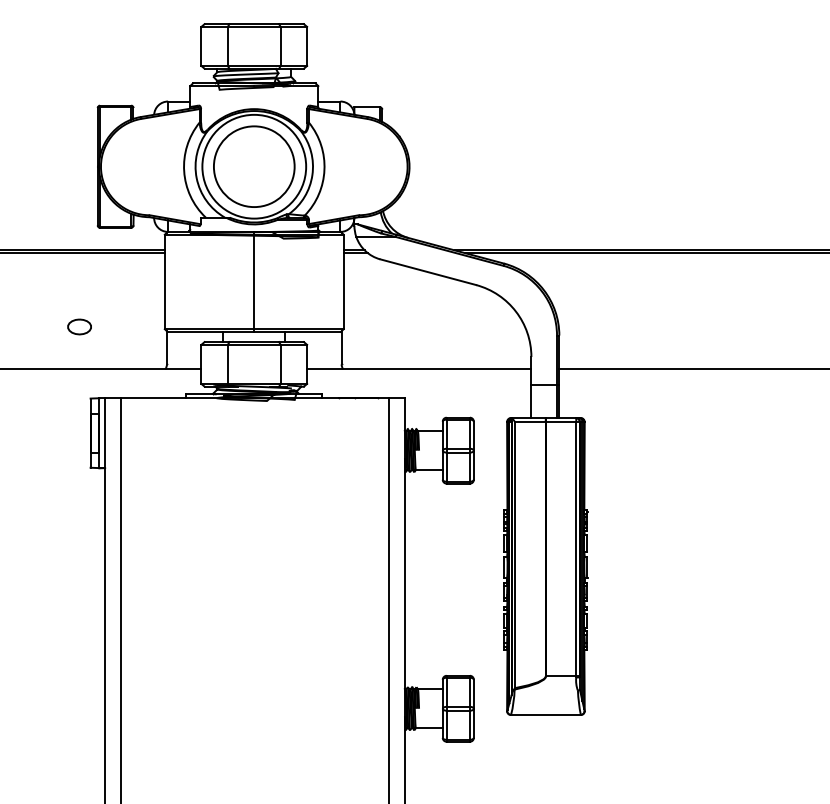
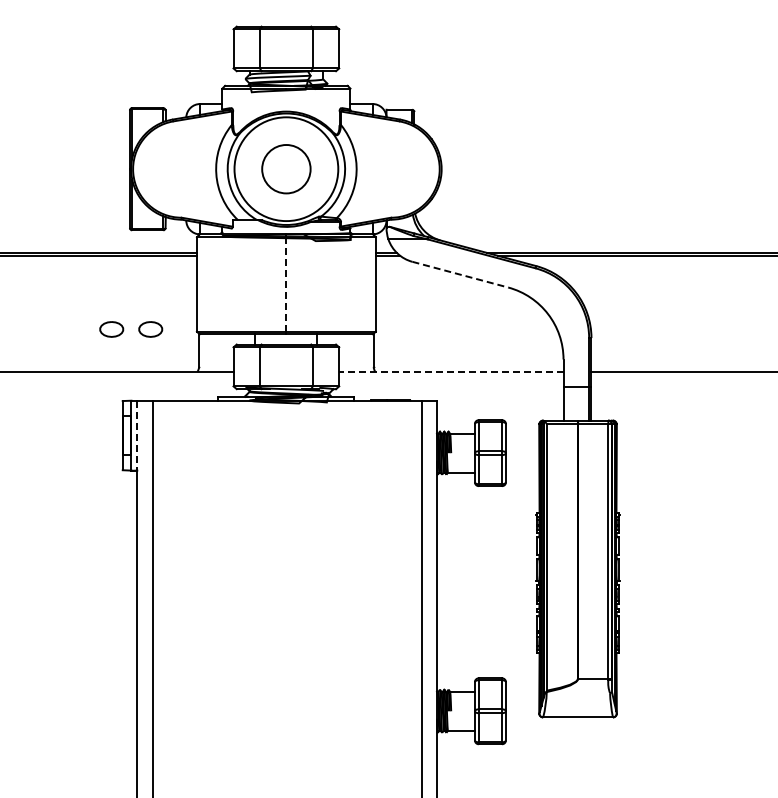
circle: (253, 166) -> (285, 168), size x0.6
line: (428, 272) -> (460, 274), solid -> dashed
line: (254, 282) -> (286, 284), solid -> dashed
part: (118, 326) -> (150, 328), added
line: (418, 369) -> (450, 371), solid -> dashed
line: (105, 433) -> (137, 435), solid -> dashed

